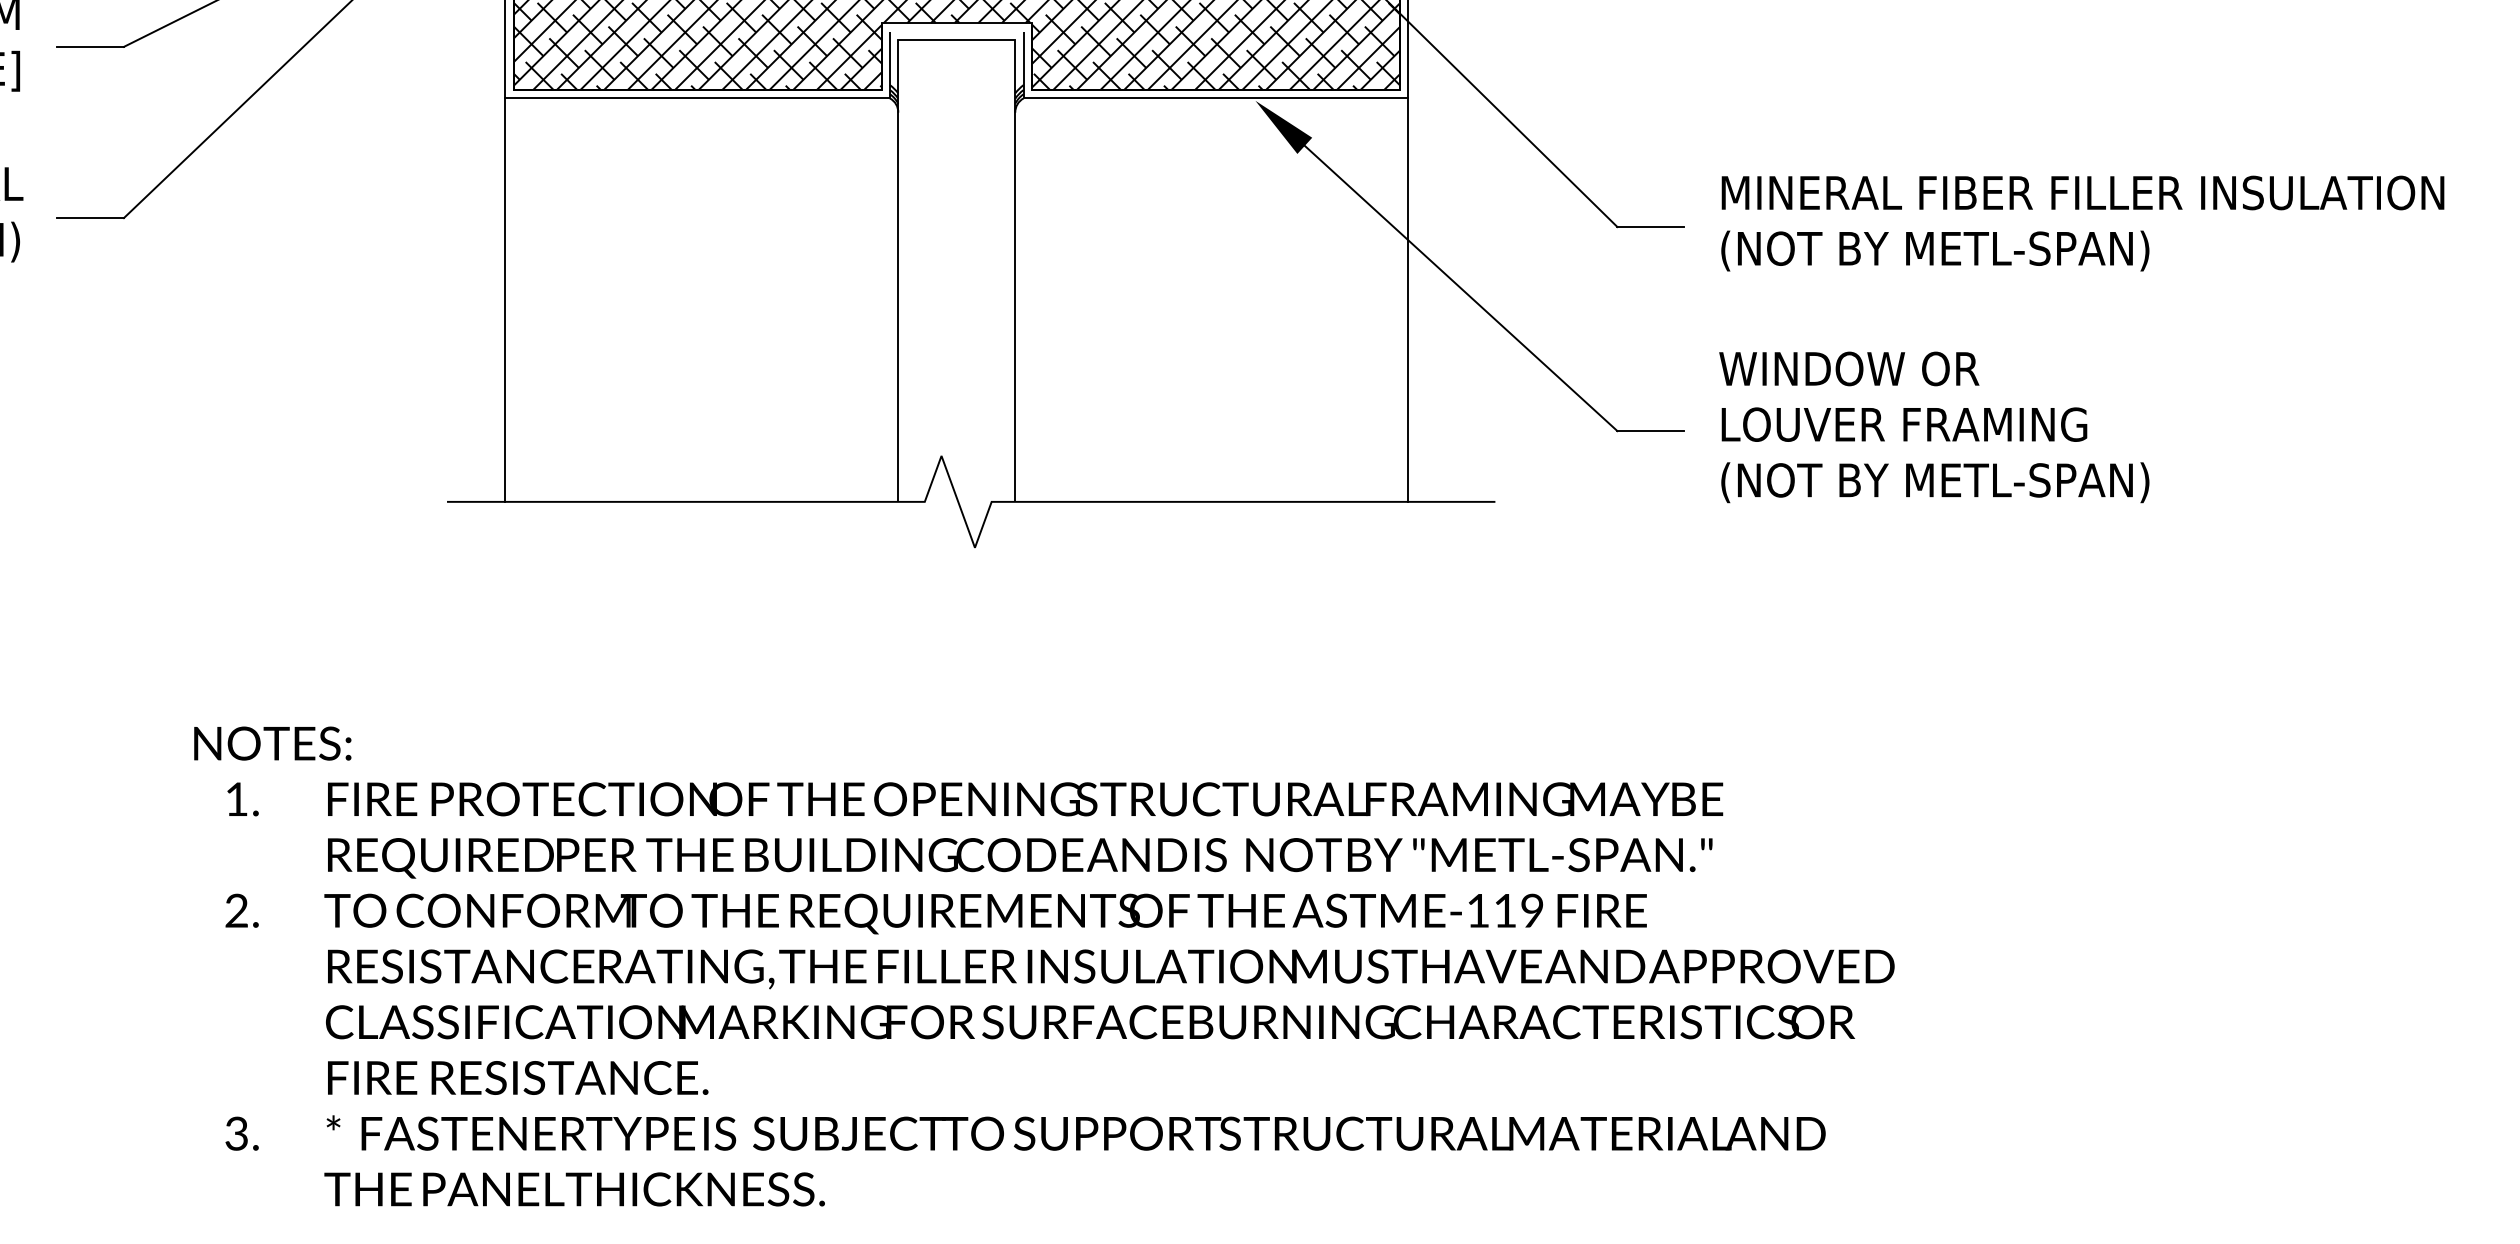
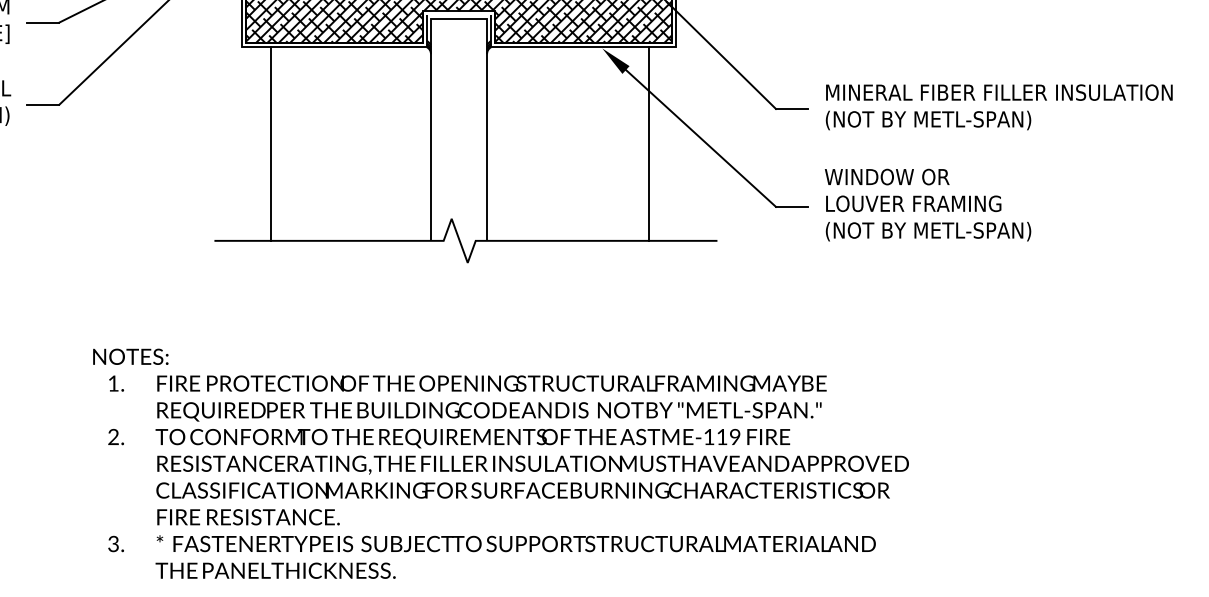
line: (505, 298) -> (271, 143), moved
line: (1407, 298) -> (648, 143), moved

